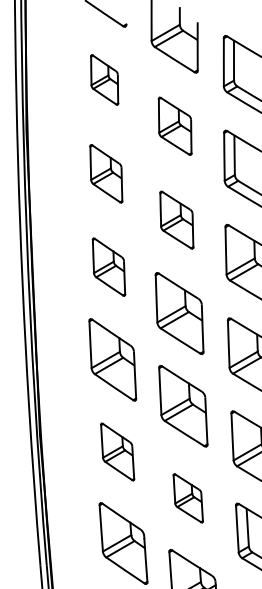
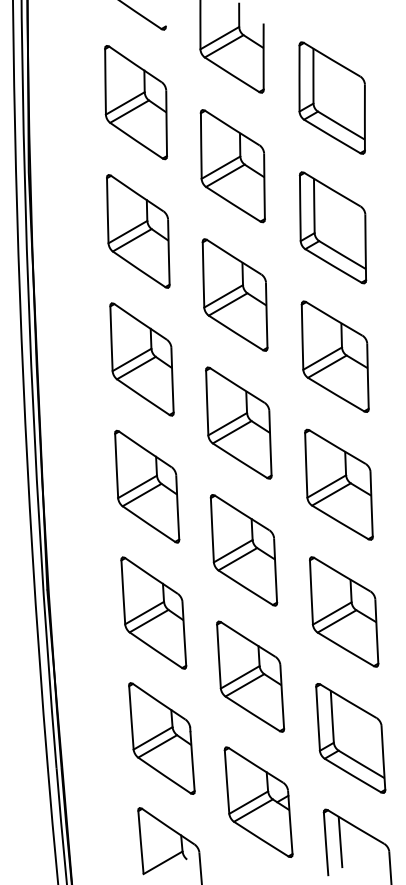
part: (104, 79) -> (135, 102), size x1.67
part: (174, 126) -> (232, 166), size x1.43
part: (106, 173) -> (138, 231), size x1.43
part: (176, 219) -> (234, 294), size x1.43
part: (108, 267) -> (141, 359), size x1.43
part: (117, 451) -> (153, 612), size x1.43
part: (188, 498) -> (250, 676), size x1.67

